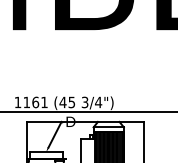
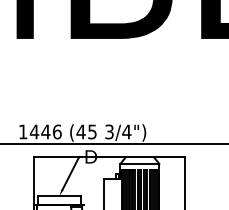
text: (35, 102) -> (45, 131), 1161 -> 1446

